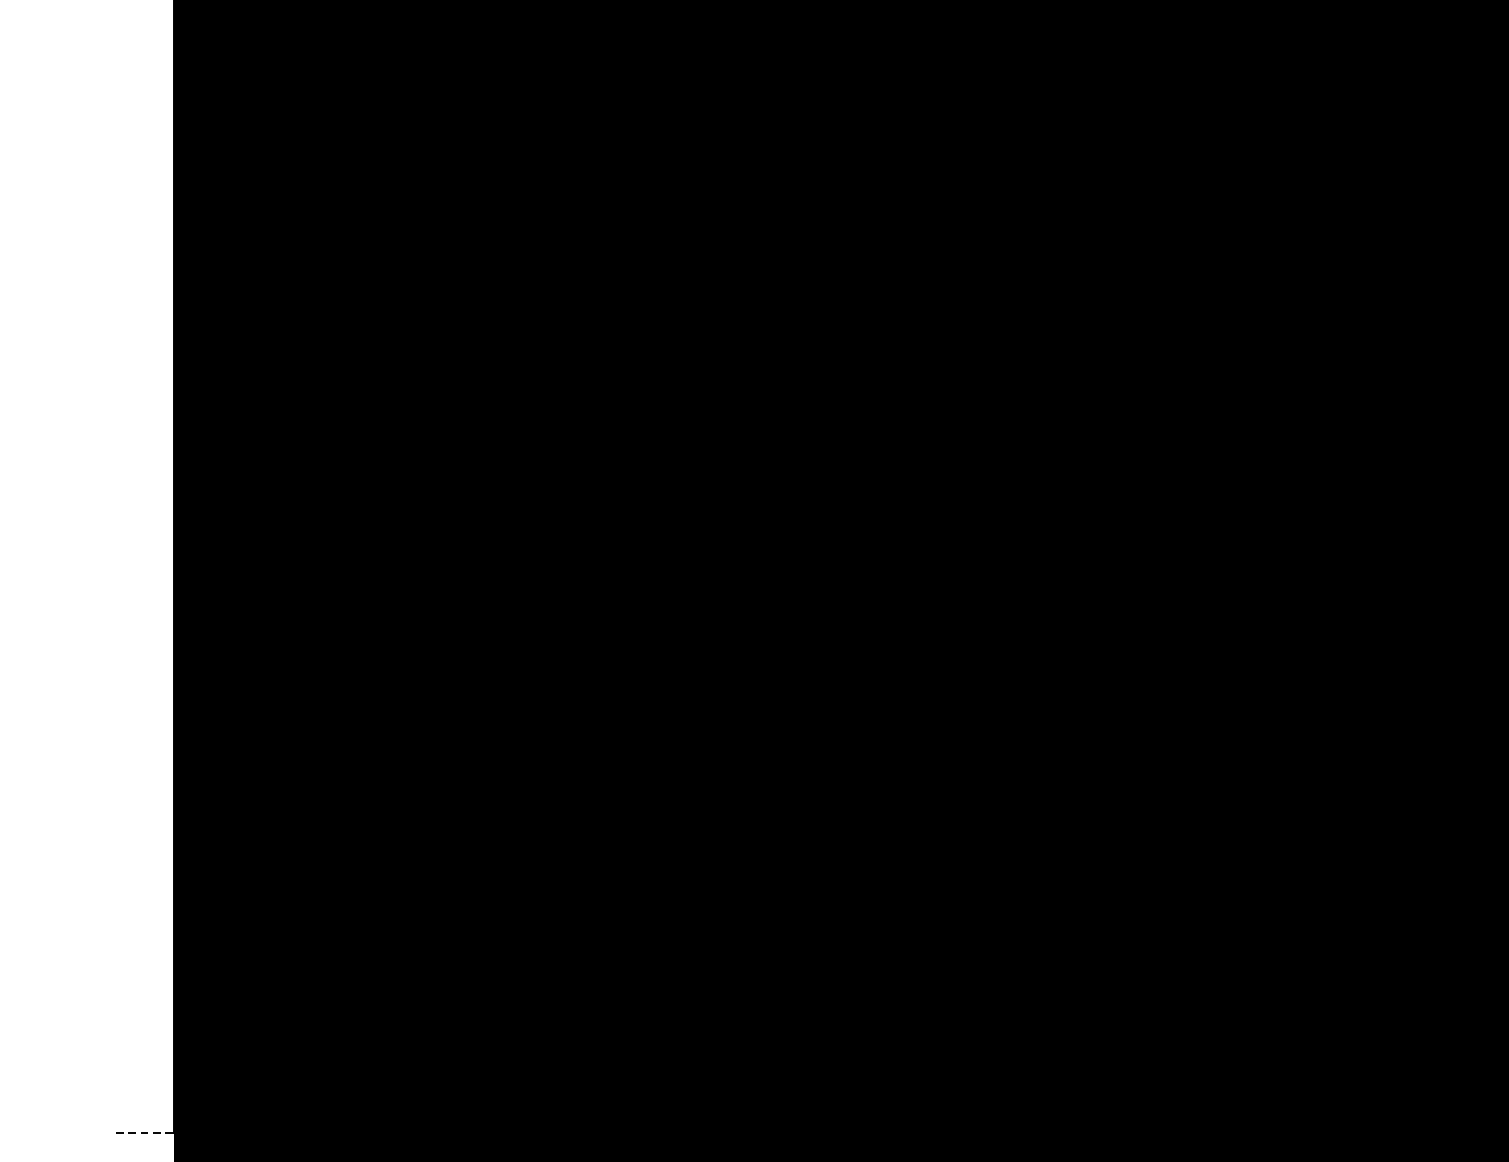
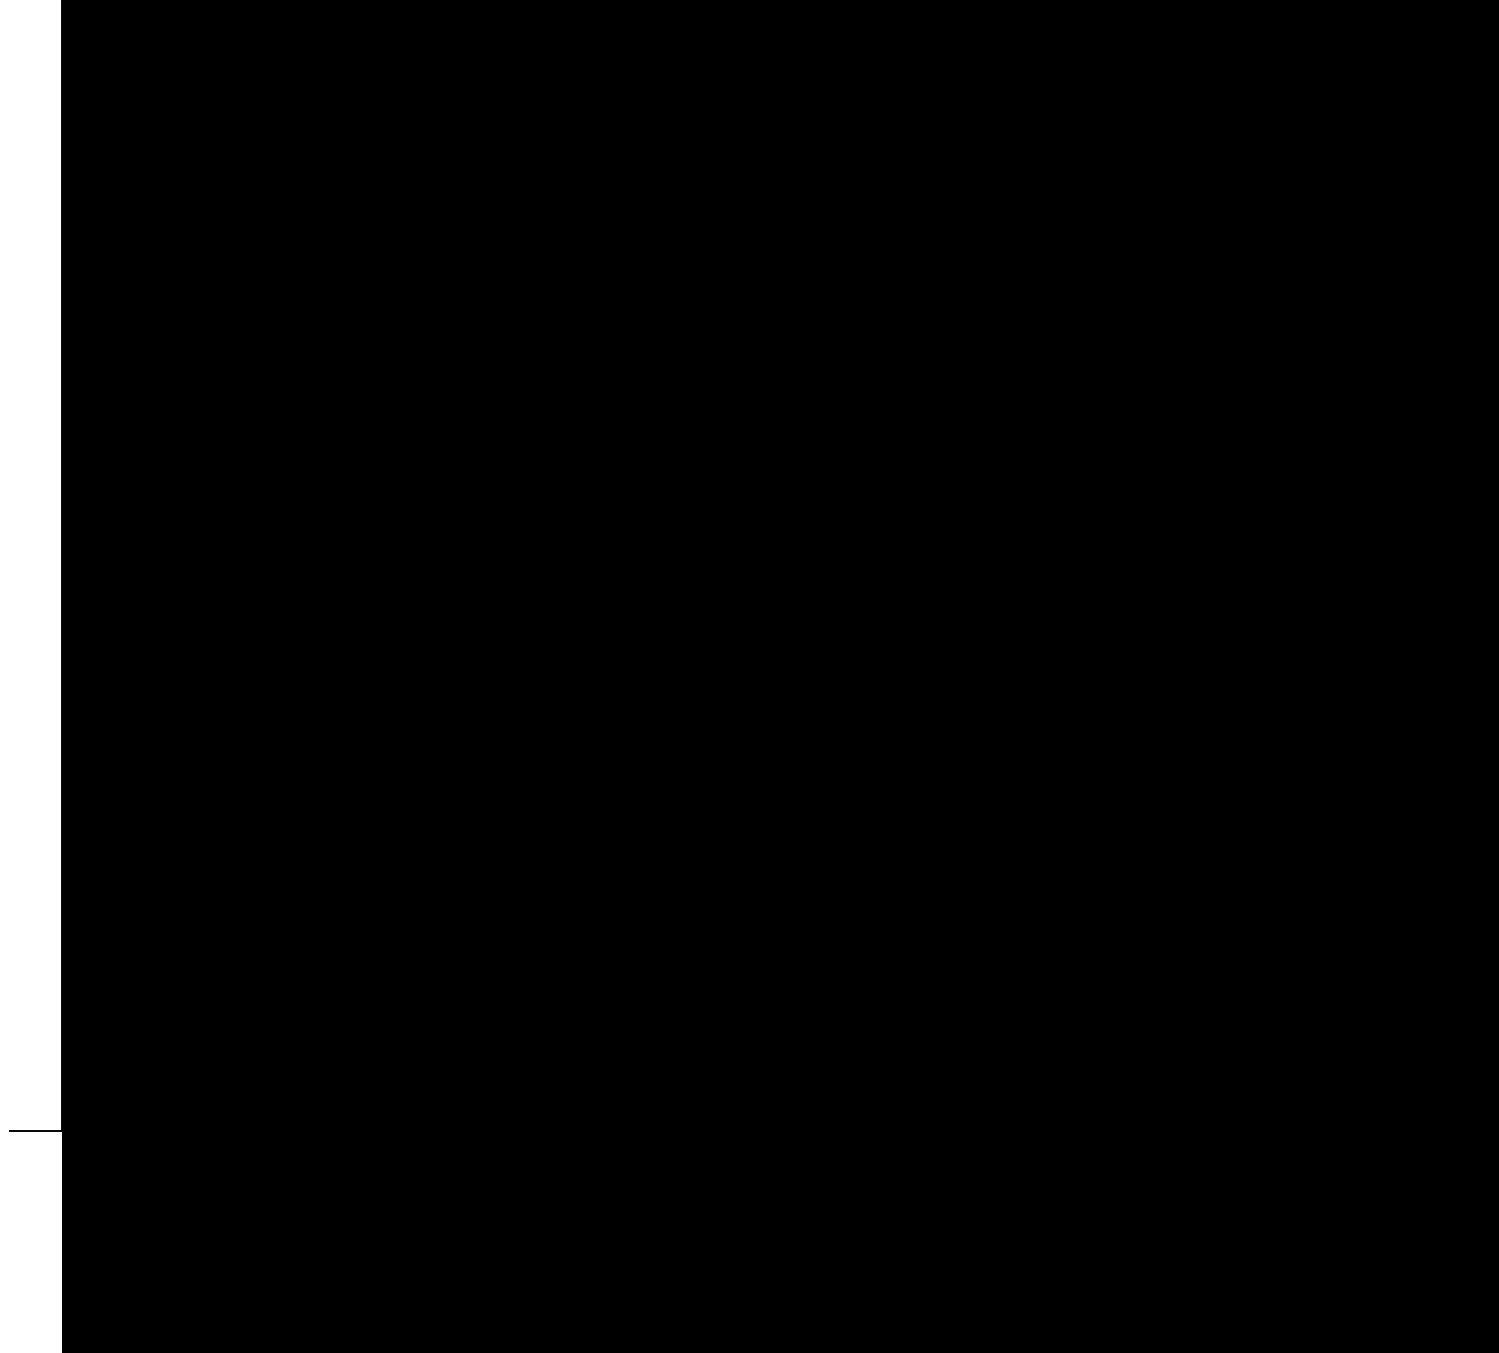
line: (144, 1132) -> (35, 1130), dashed -> solid

